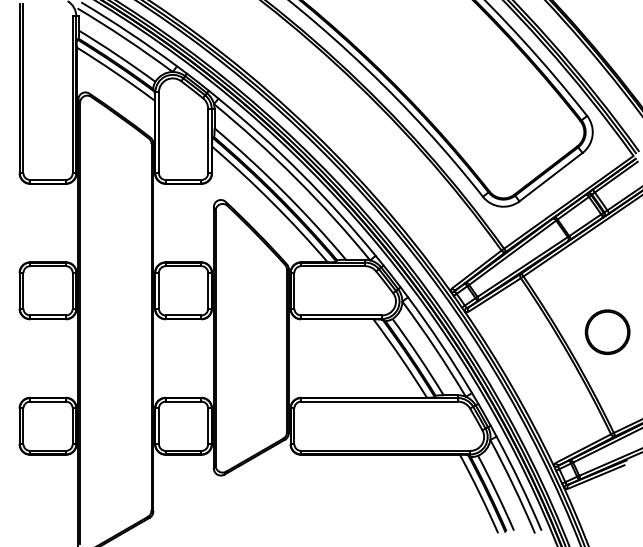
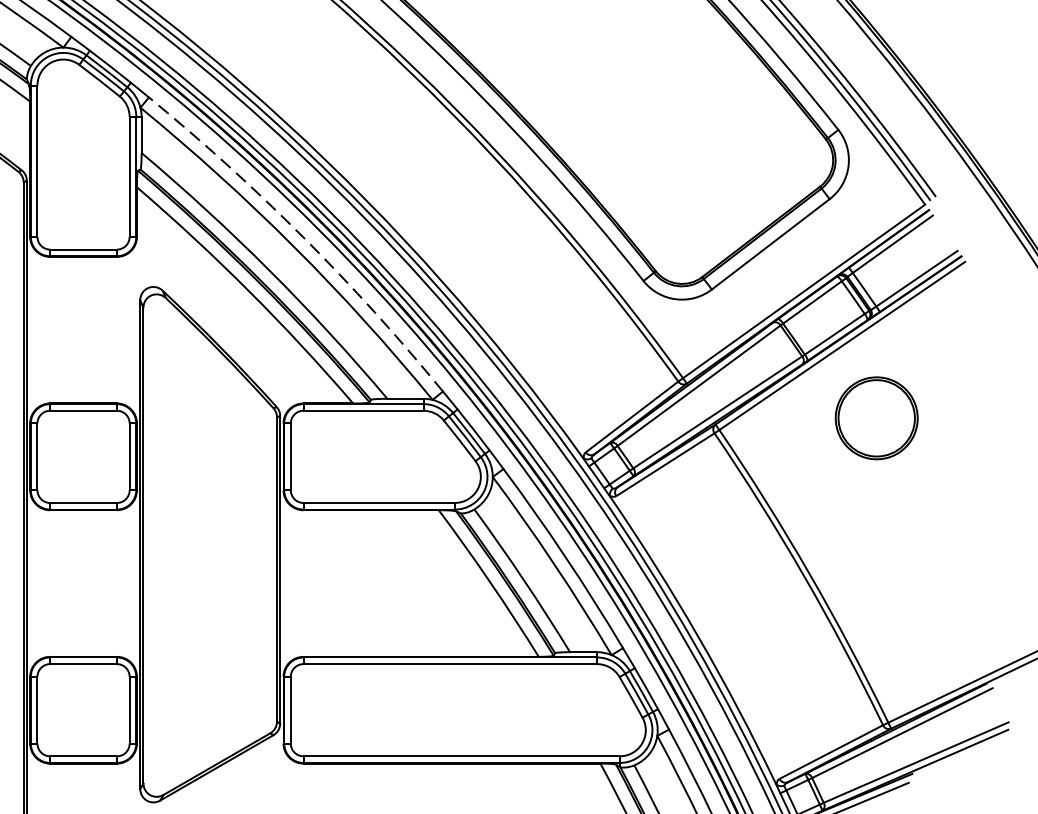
arc: (301, 173) -> (304, 237), solid -> dashed
part: (607, 331) -> (876, 416), moved

